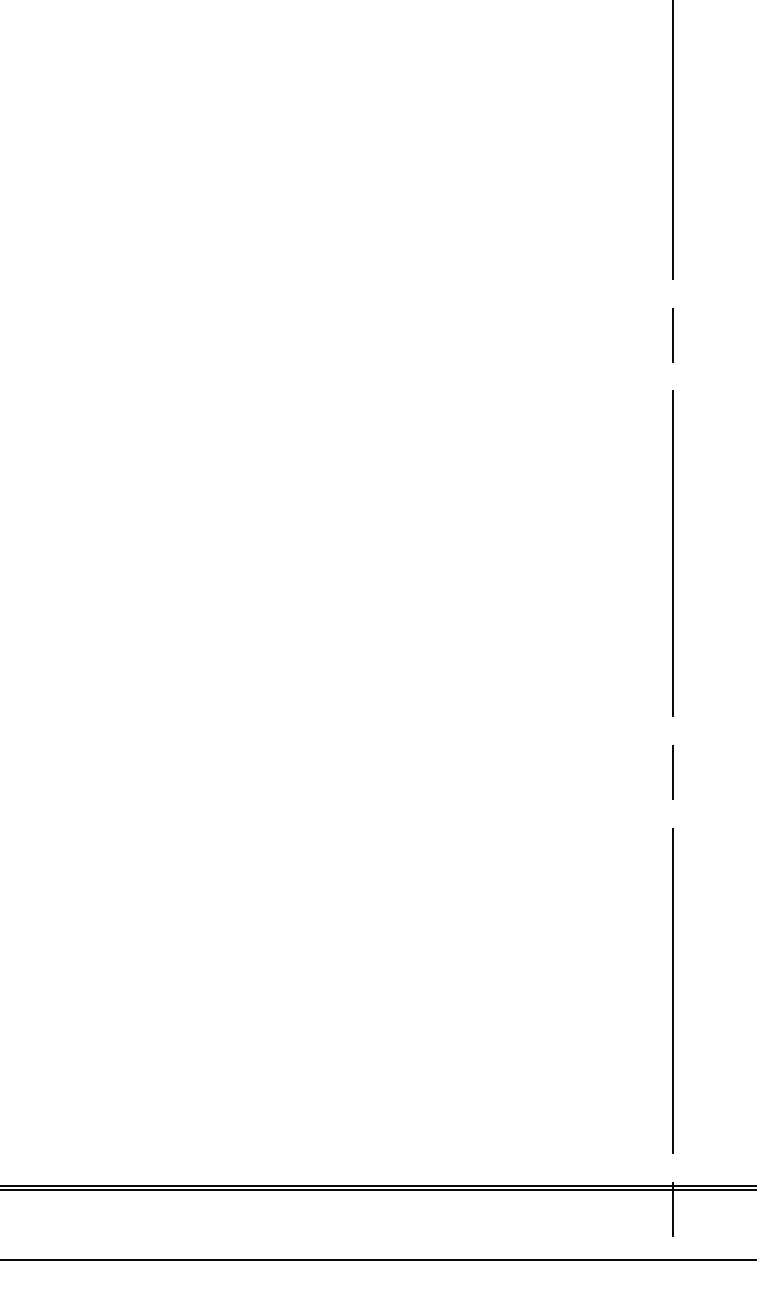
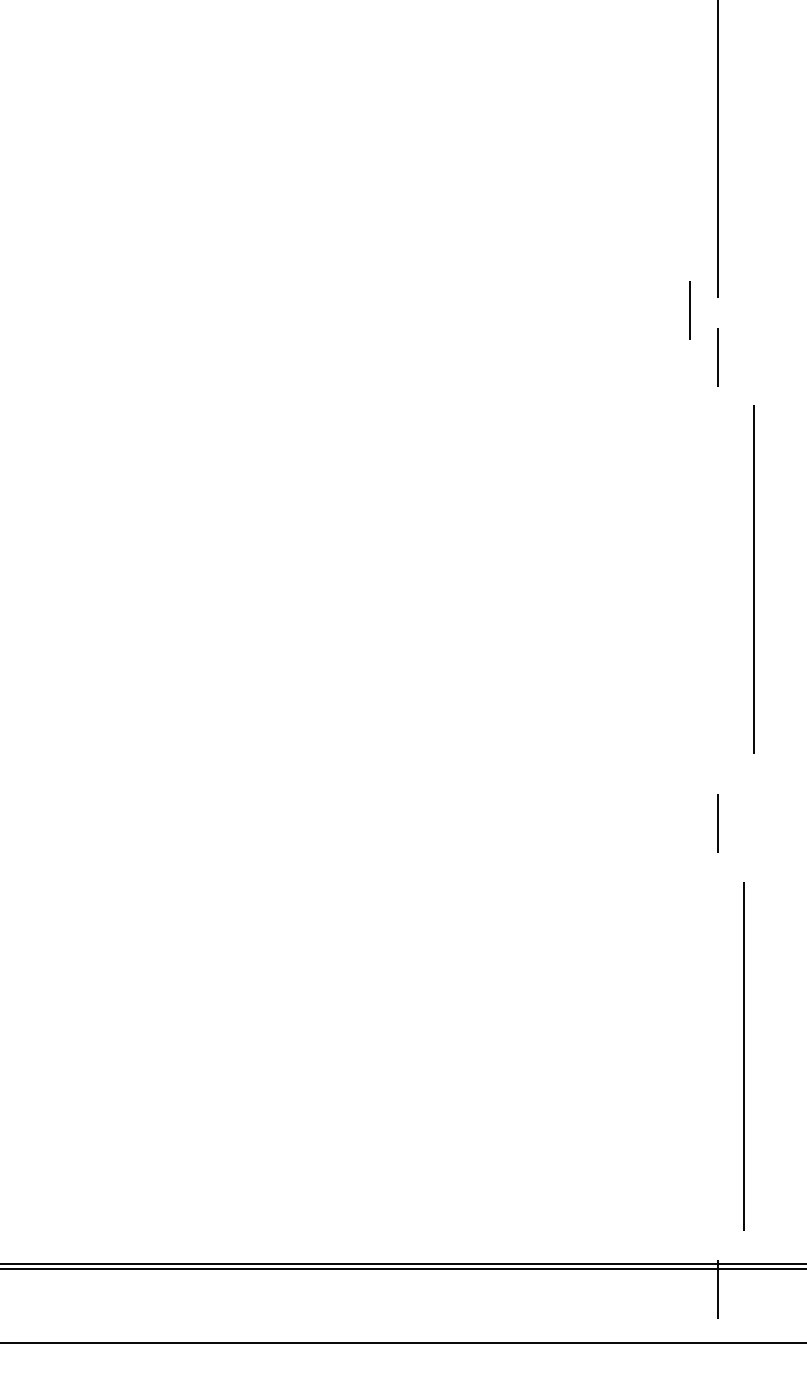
line: (646, 291) -> (689, 310), added
line: (672, 553) -> (753, 579), moved
line: (672, 990) -> (743, 1055), moved

